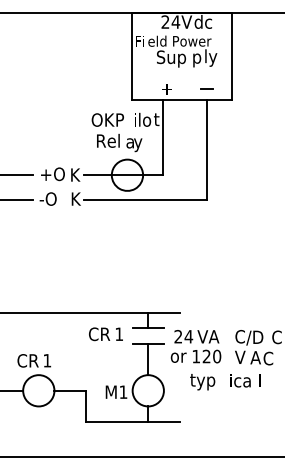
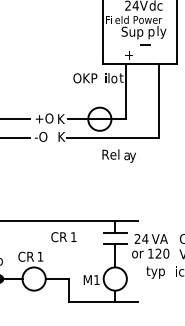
line: (206, 88) -> (145, 44), moved
text: (119, 143) -> (119, 156), moved
text: (105, 334) -> (63, 237), moved

